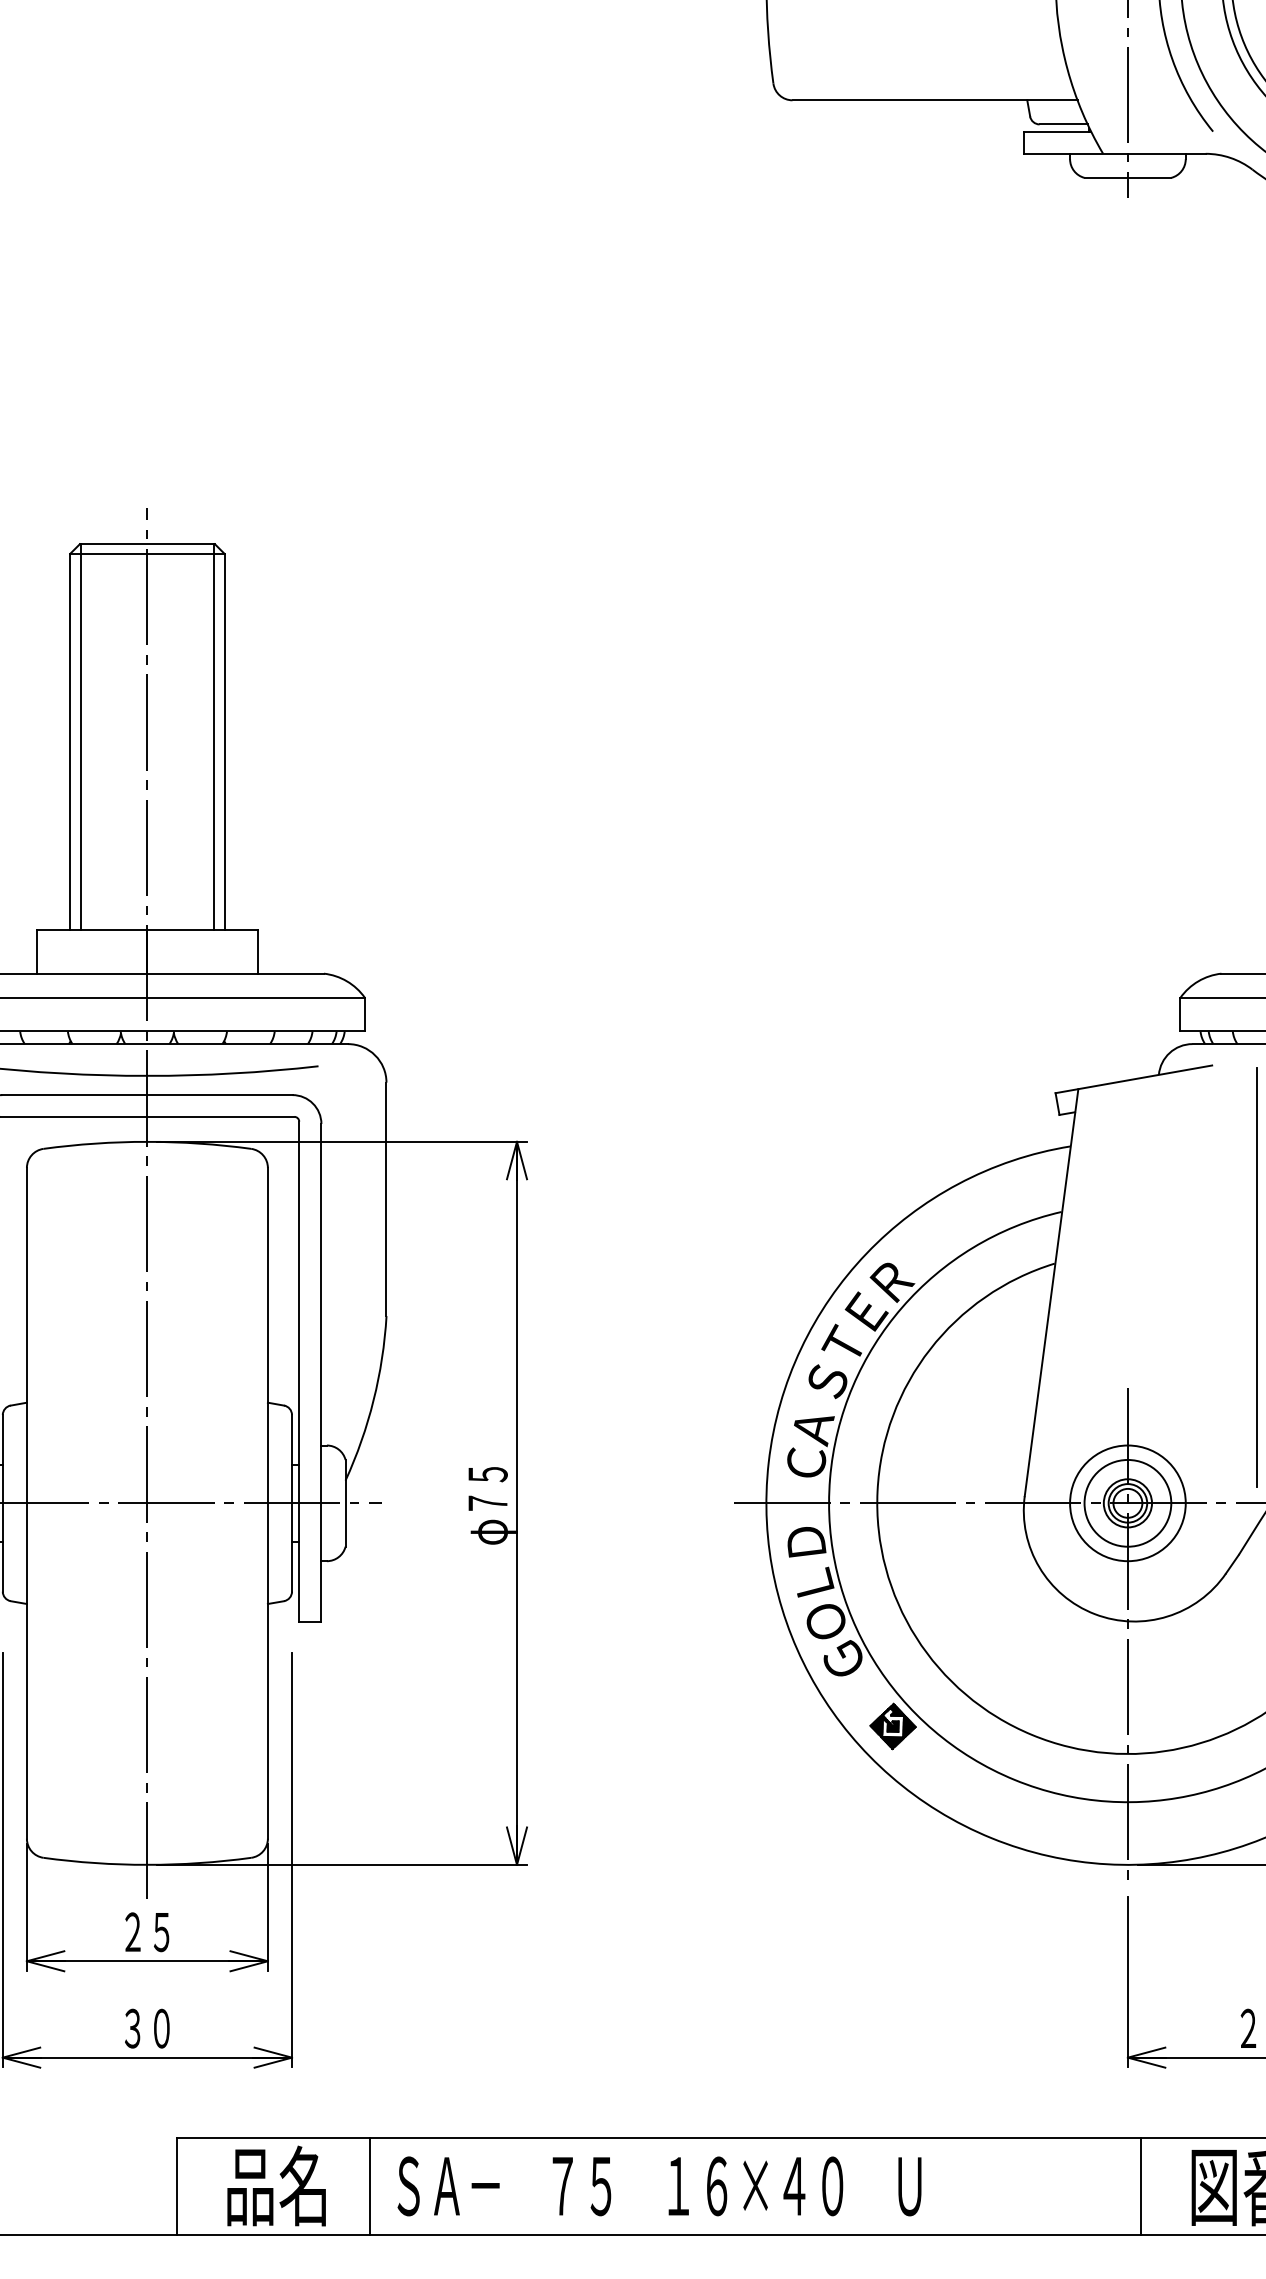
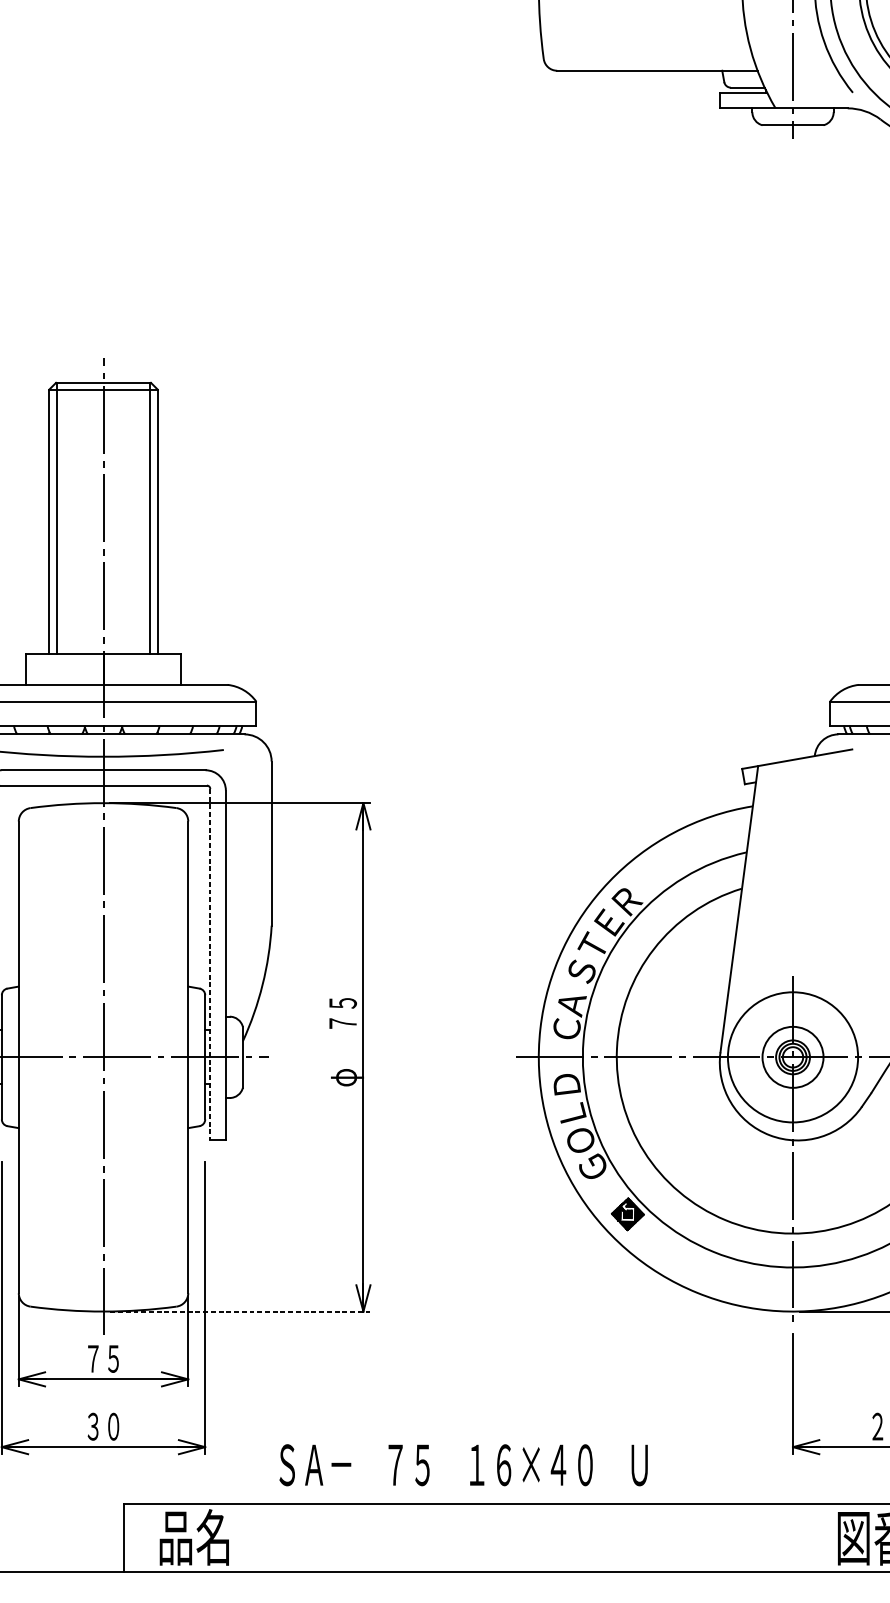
line: (1257, 1276) -> (884, 897), removed
line: (299, 1371) -> (210, 964), solid -> dashed
text: (487, 1488) -> (342, 1013), moved
circle: (1127, 1503) -> (792, 1057), size x1.6
line: (341, 1864) -> (240, 1311), solid -> dashed
text: (132, 1931) -> (93, 1358), ２５ -> ７５
line: (370, 2186) -> (260, 1537), removed
text: (659, 2186) -> (463, 1465), moved
line: (1141, 2186) -> (802, 1537), removed

